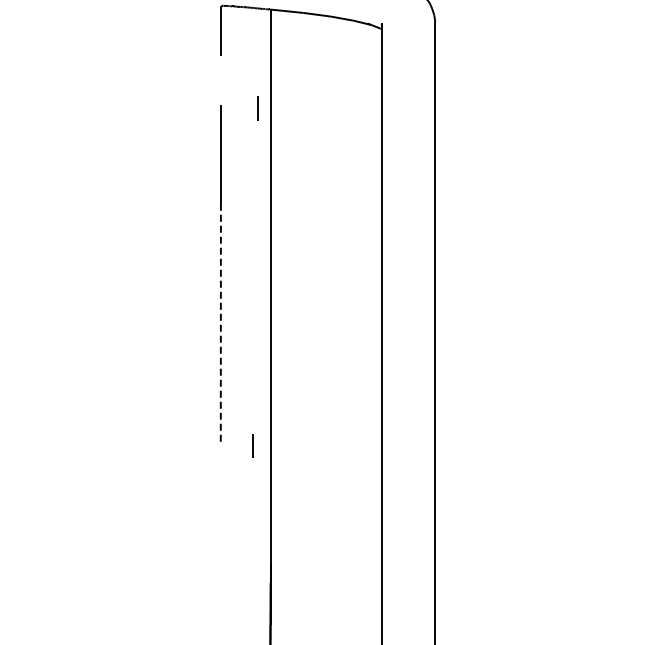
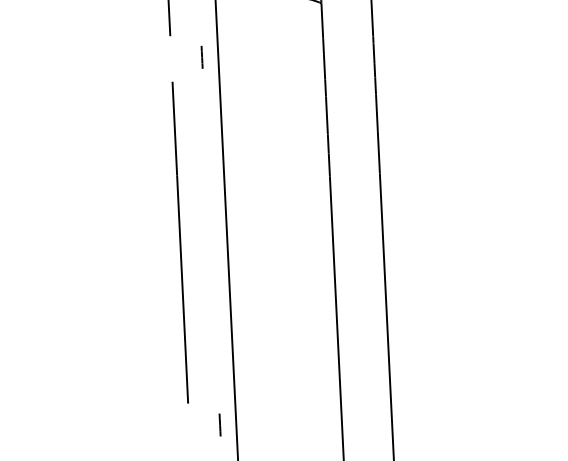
line: (257, 108) -> (201, 57), moved
line: (220, 324) -> (182, 289), dashed -> solid
line: (252, 445) -> (219, 424), moved

